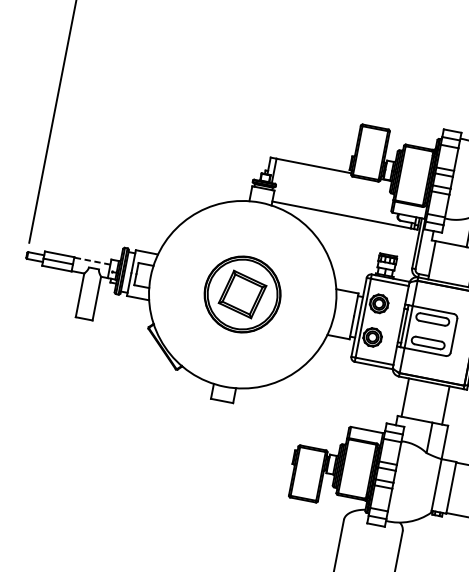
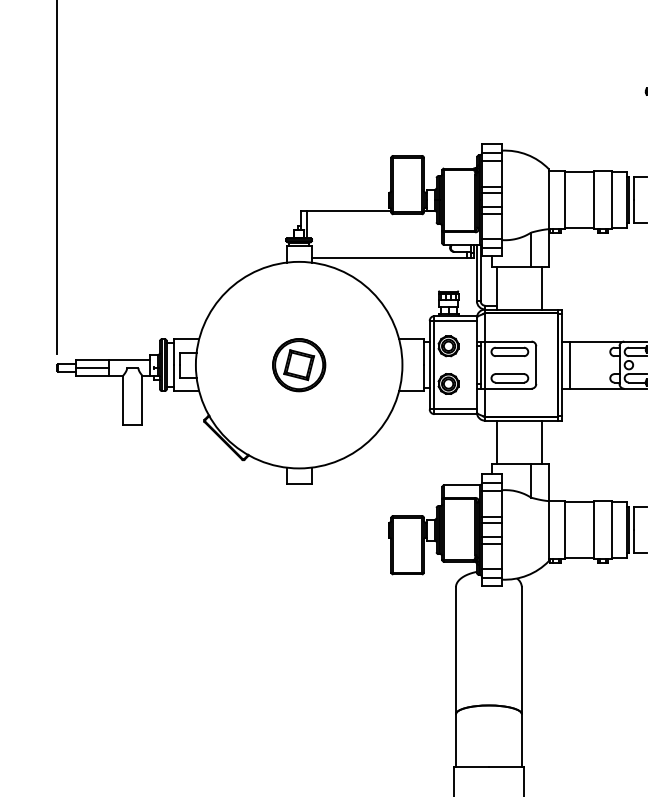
line: (91, 261) -> (128, 360), dashed -> solid
part: (242, 295) -> (299, 365), size x0.62

